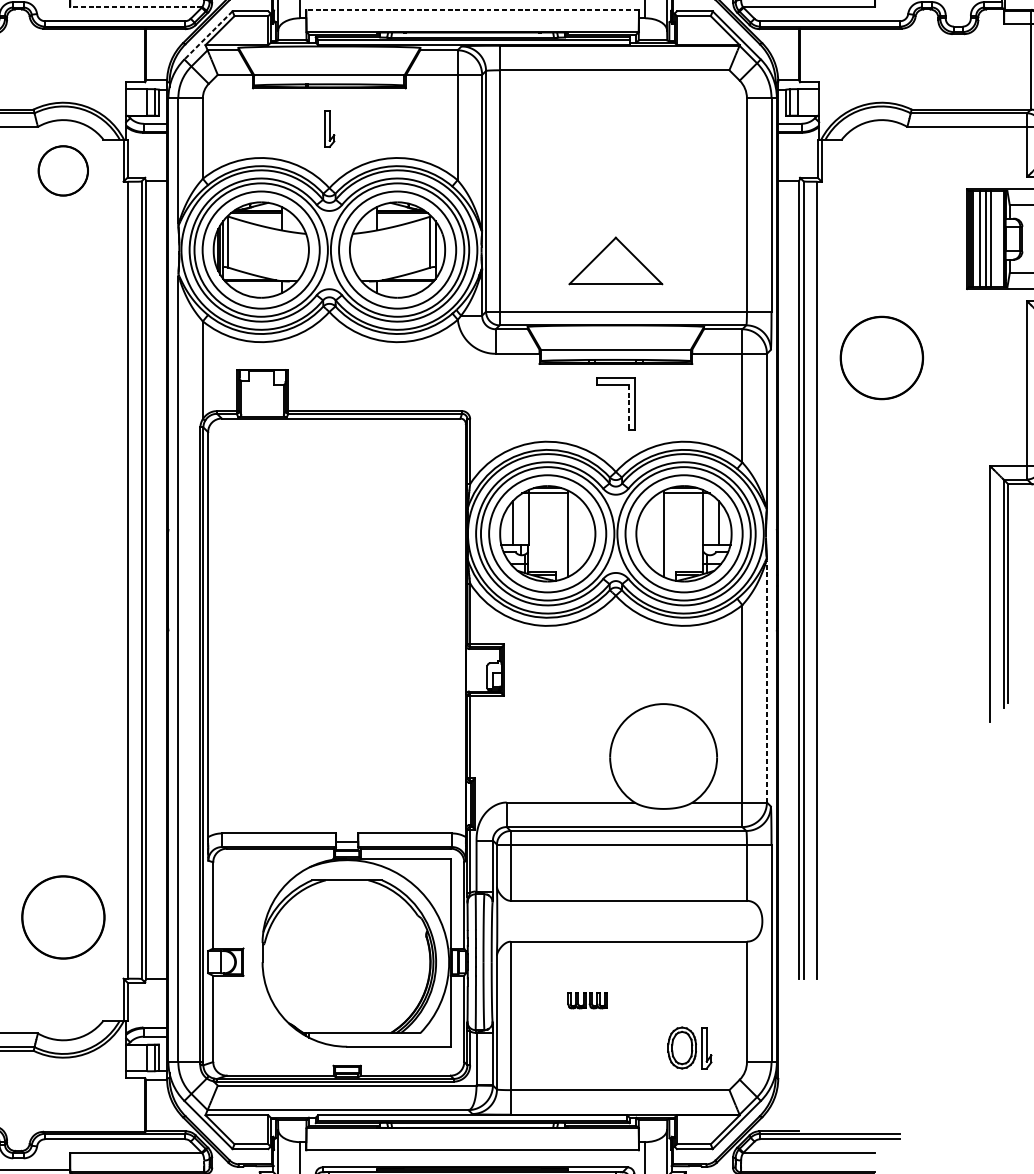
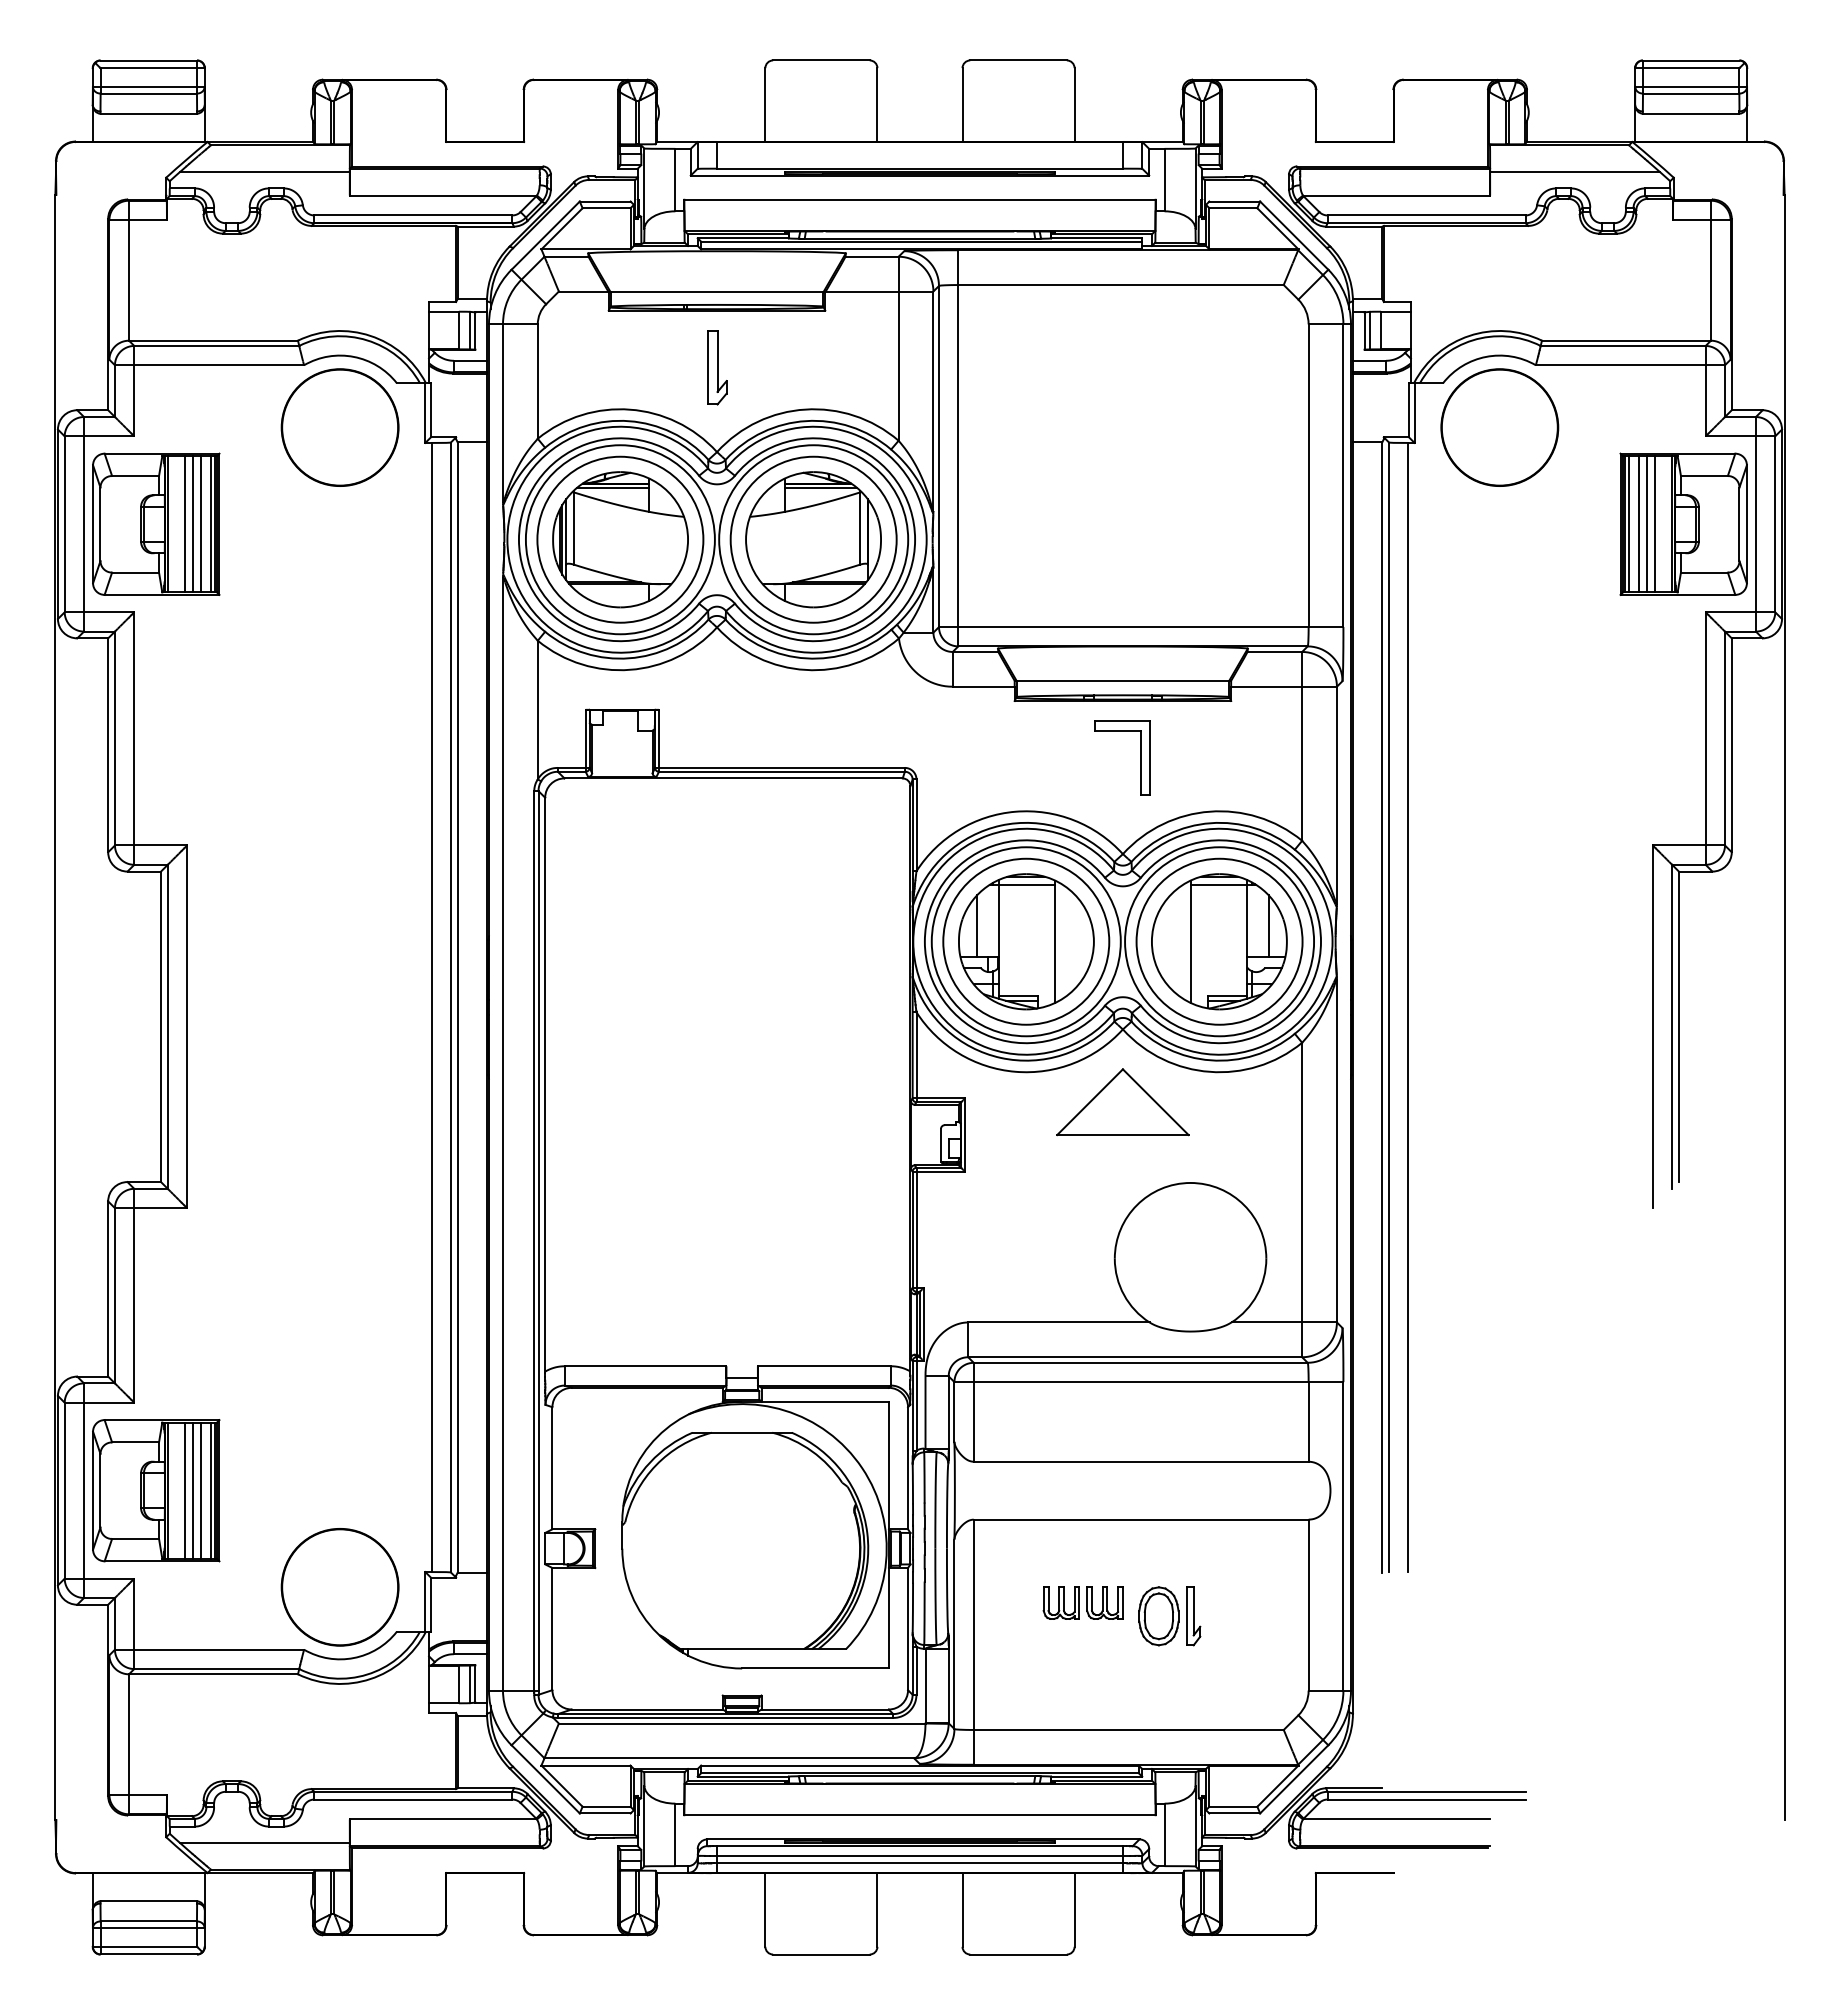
line: (136, 7) -> (443, 195), dashed -> solid
line: (472, 9) -> (919, 199), dashed -> solid
line: (208, 35) -> (545, 235), dashed -> solid
part: (329, 128) -> (717, 367), size x1.43
part: (62, 170) -> (339, 427), size x1.67
part: (615, 261) -> (1122, 1102), moved
part: (881, 357) -> (1499, 427), moved
line: (629, 408) -> (1141, 763), dashed -> solid
line: (766, 681) -> (1336, 1150), dashed -> solid
part: (62, 917) -> (339, 1587), moved
part: (587, 1000) -> (1082, 1602), size x1.43
part: (689, 1048) -> (1169, 1616), moved

